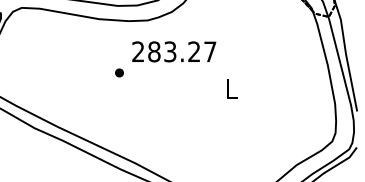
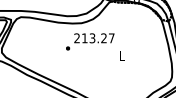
text: (153, 52) -> (84, 38), 283.27 -> 213.27

